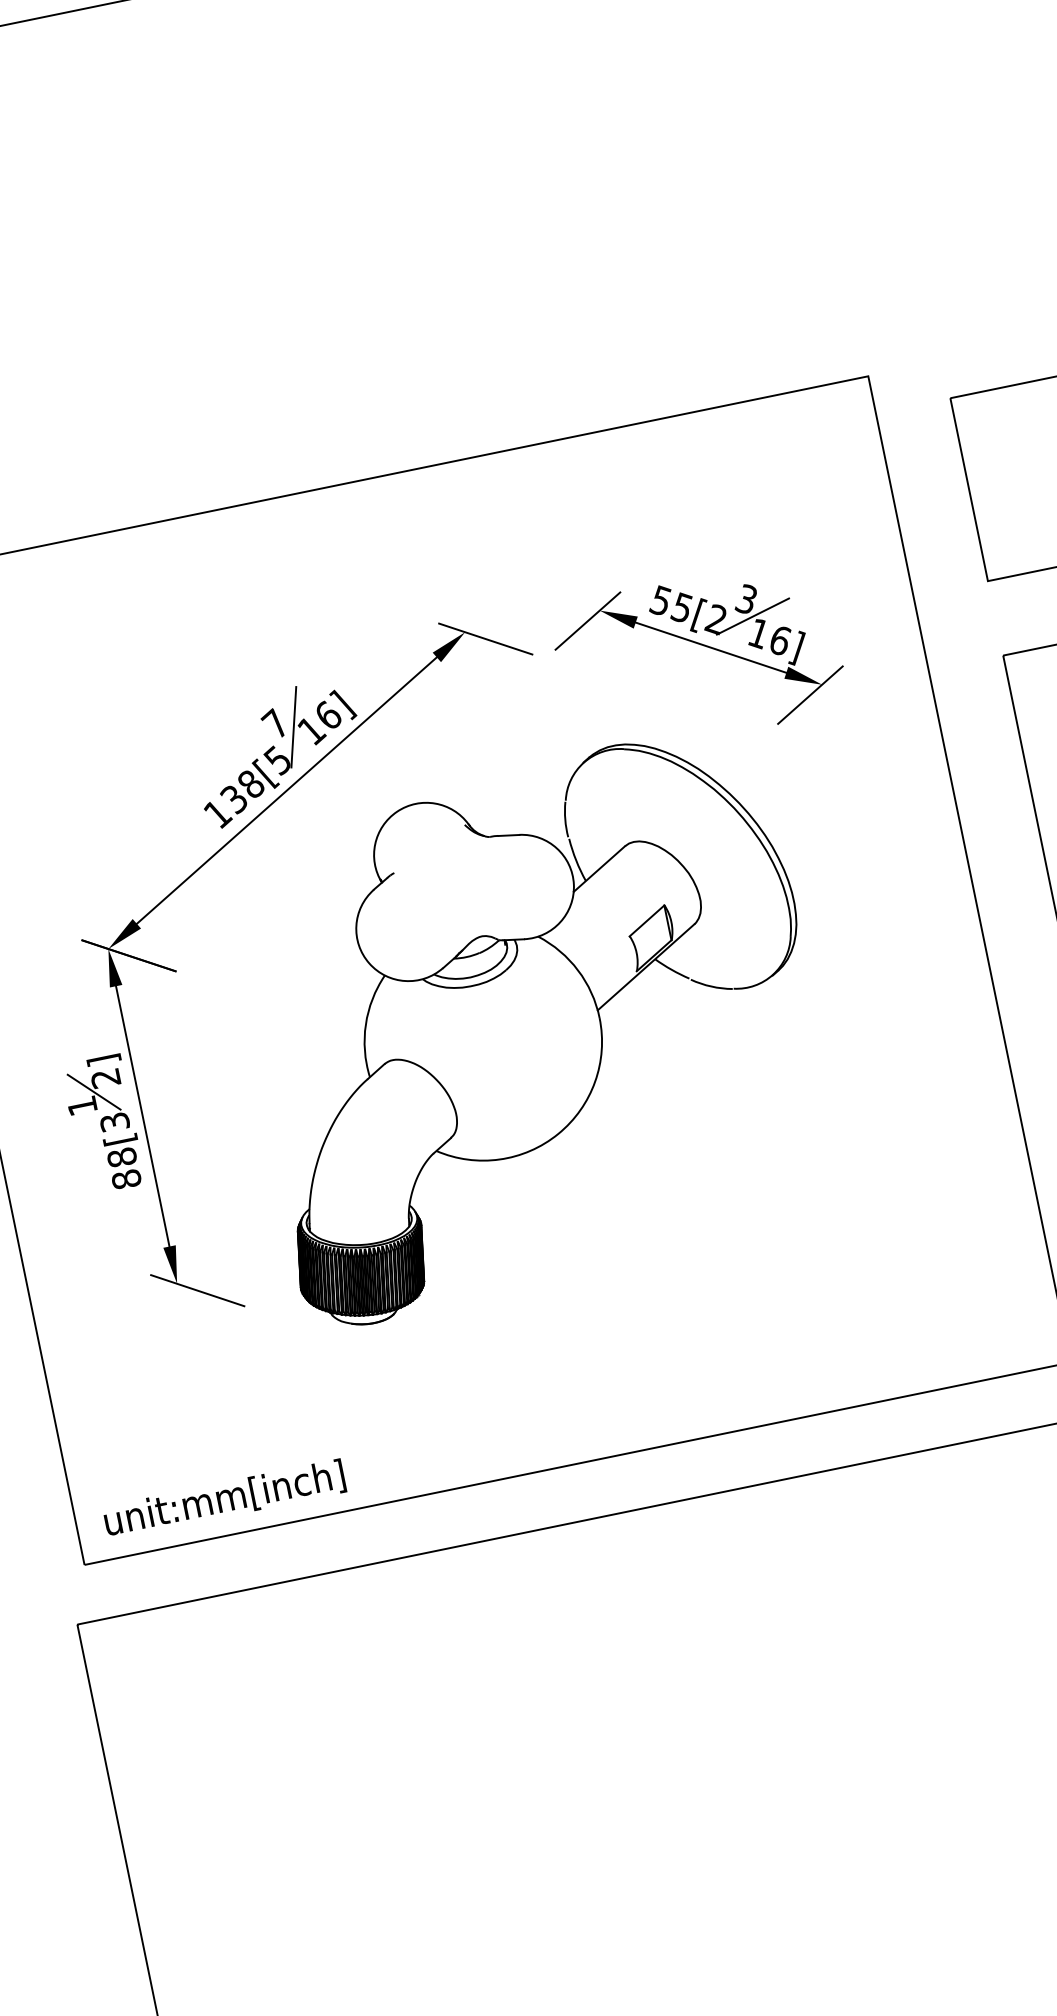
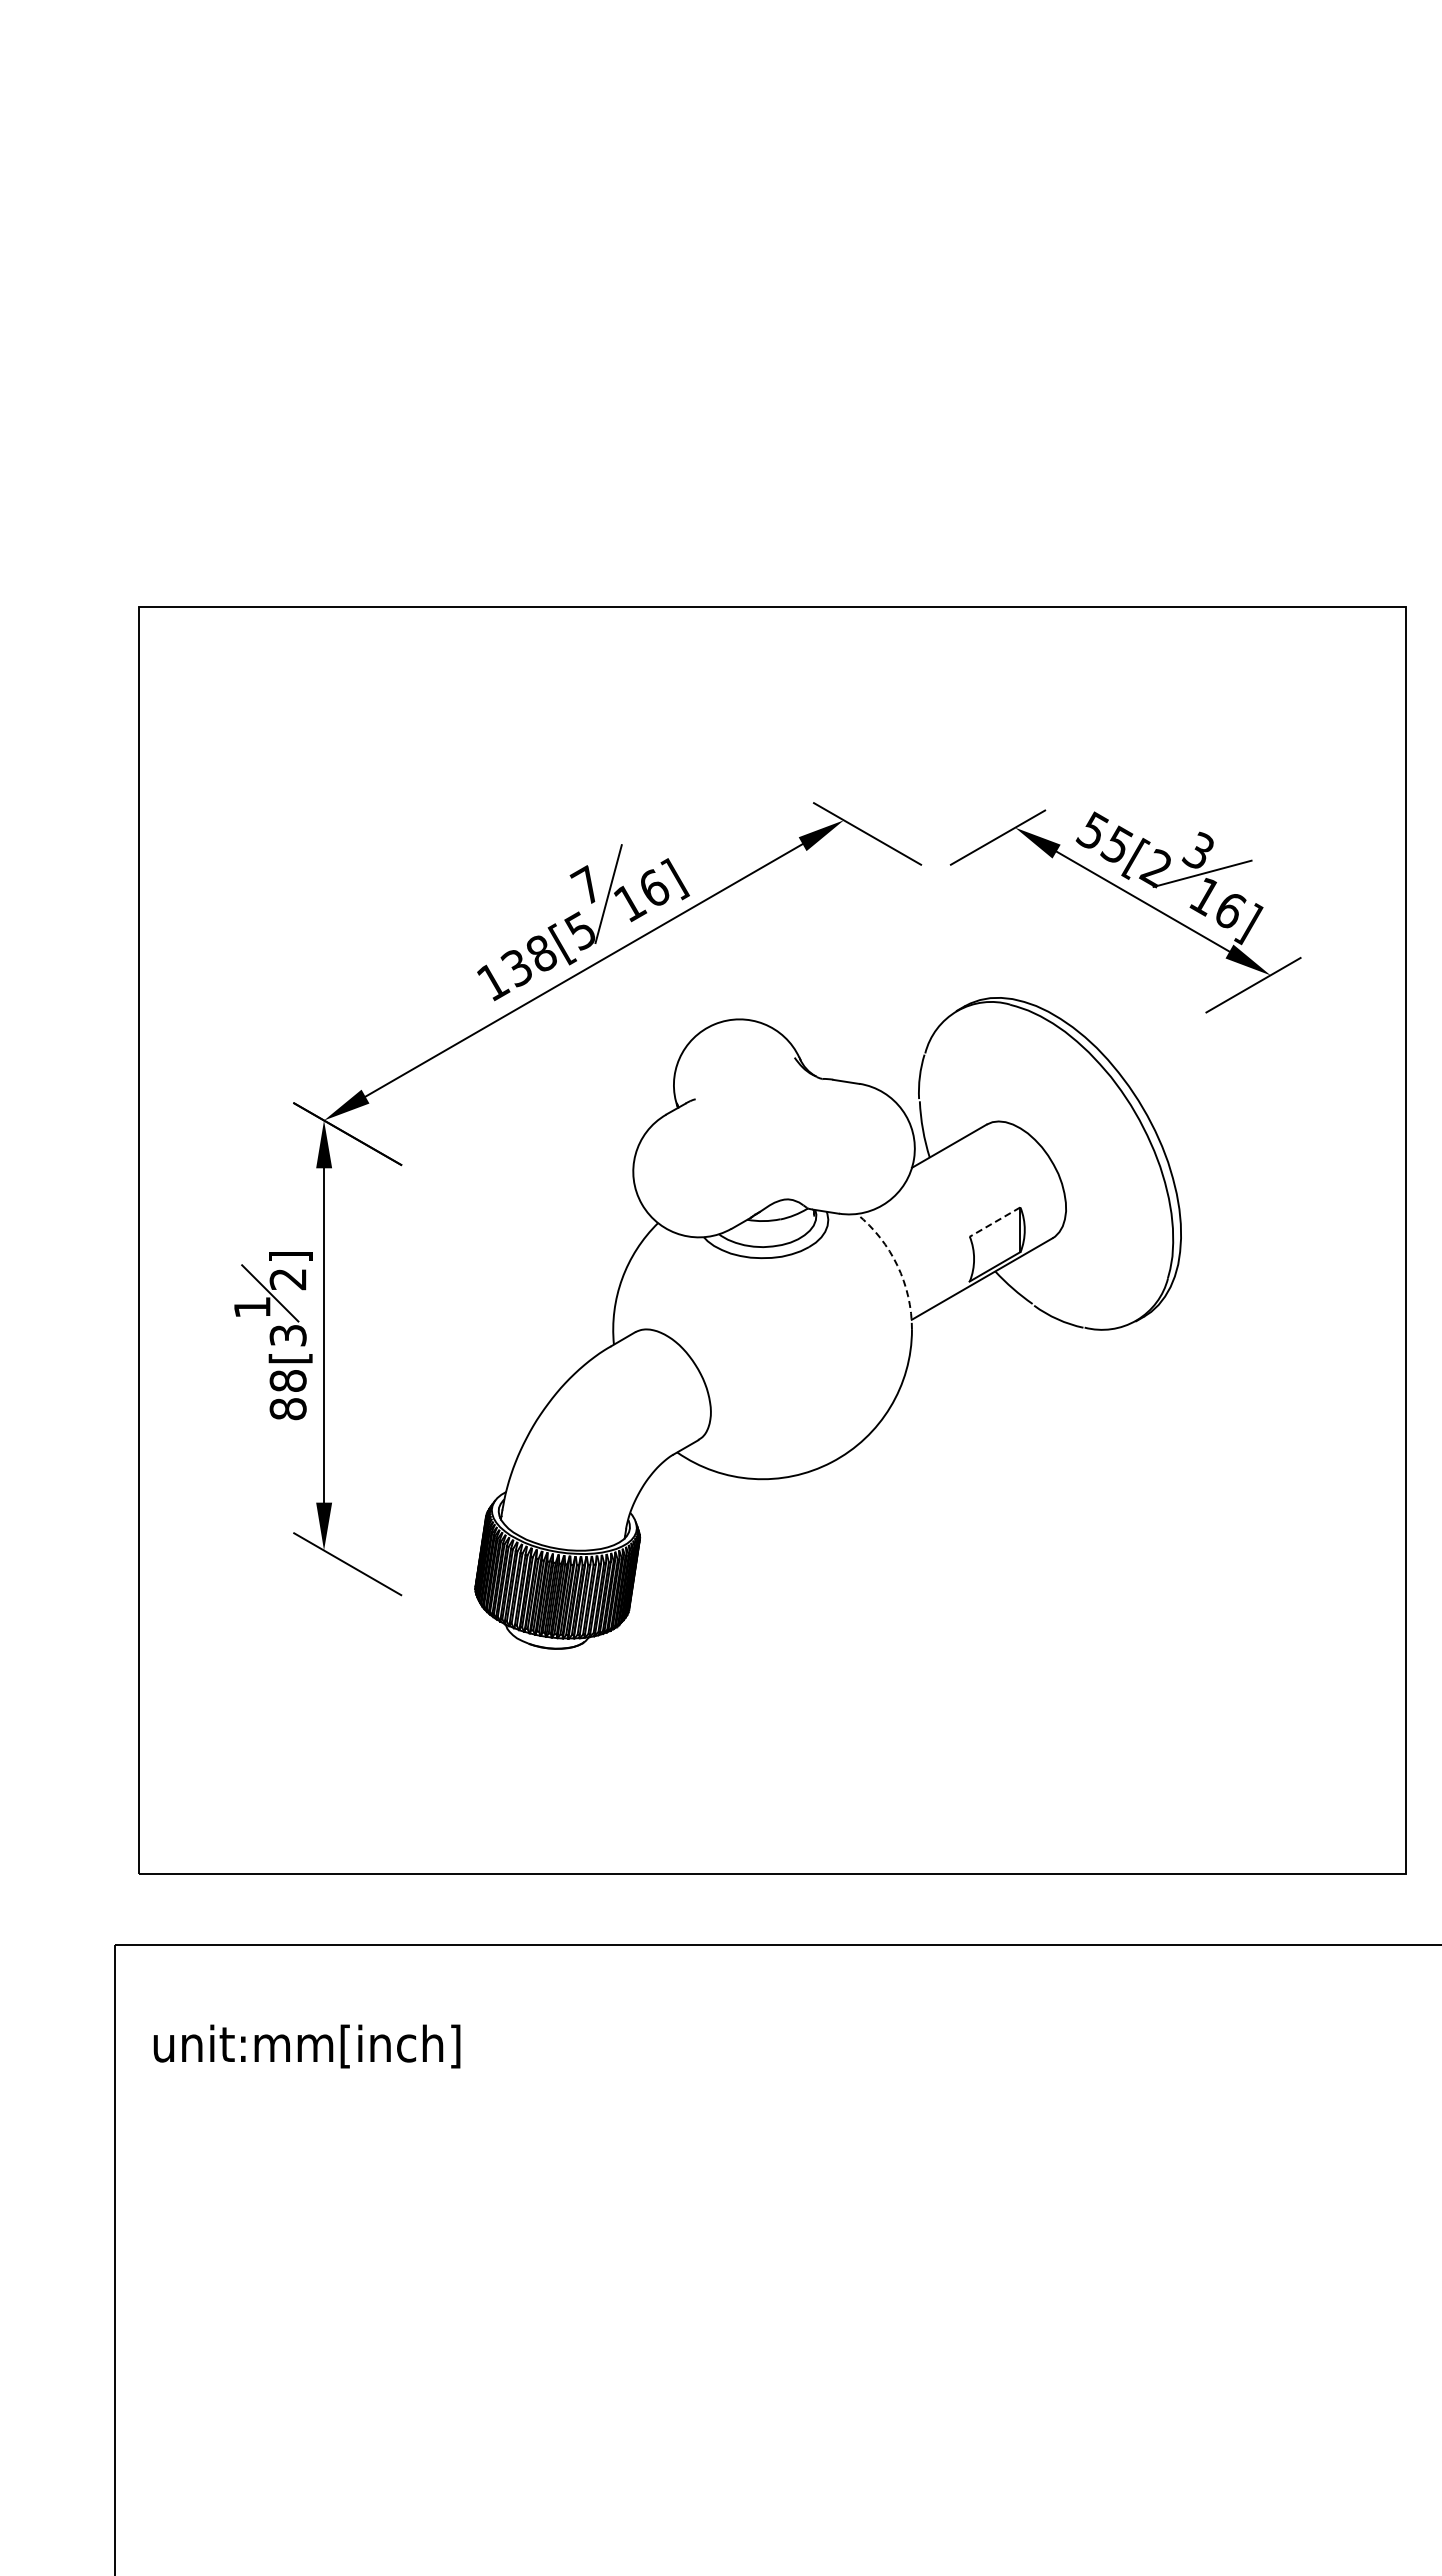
line: (646, 921) -> (994, 1222), solid -> dashed
arc: (578, 970) -> (897, 1265), solid -> dashed
text: (224, 1499) -> (306, 2046), moved

